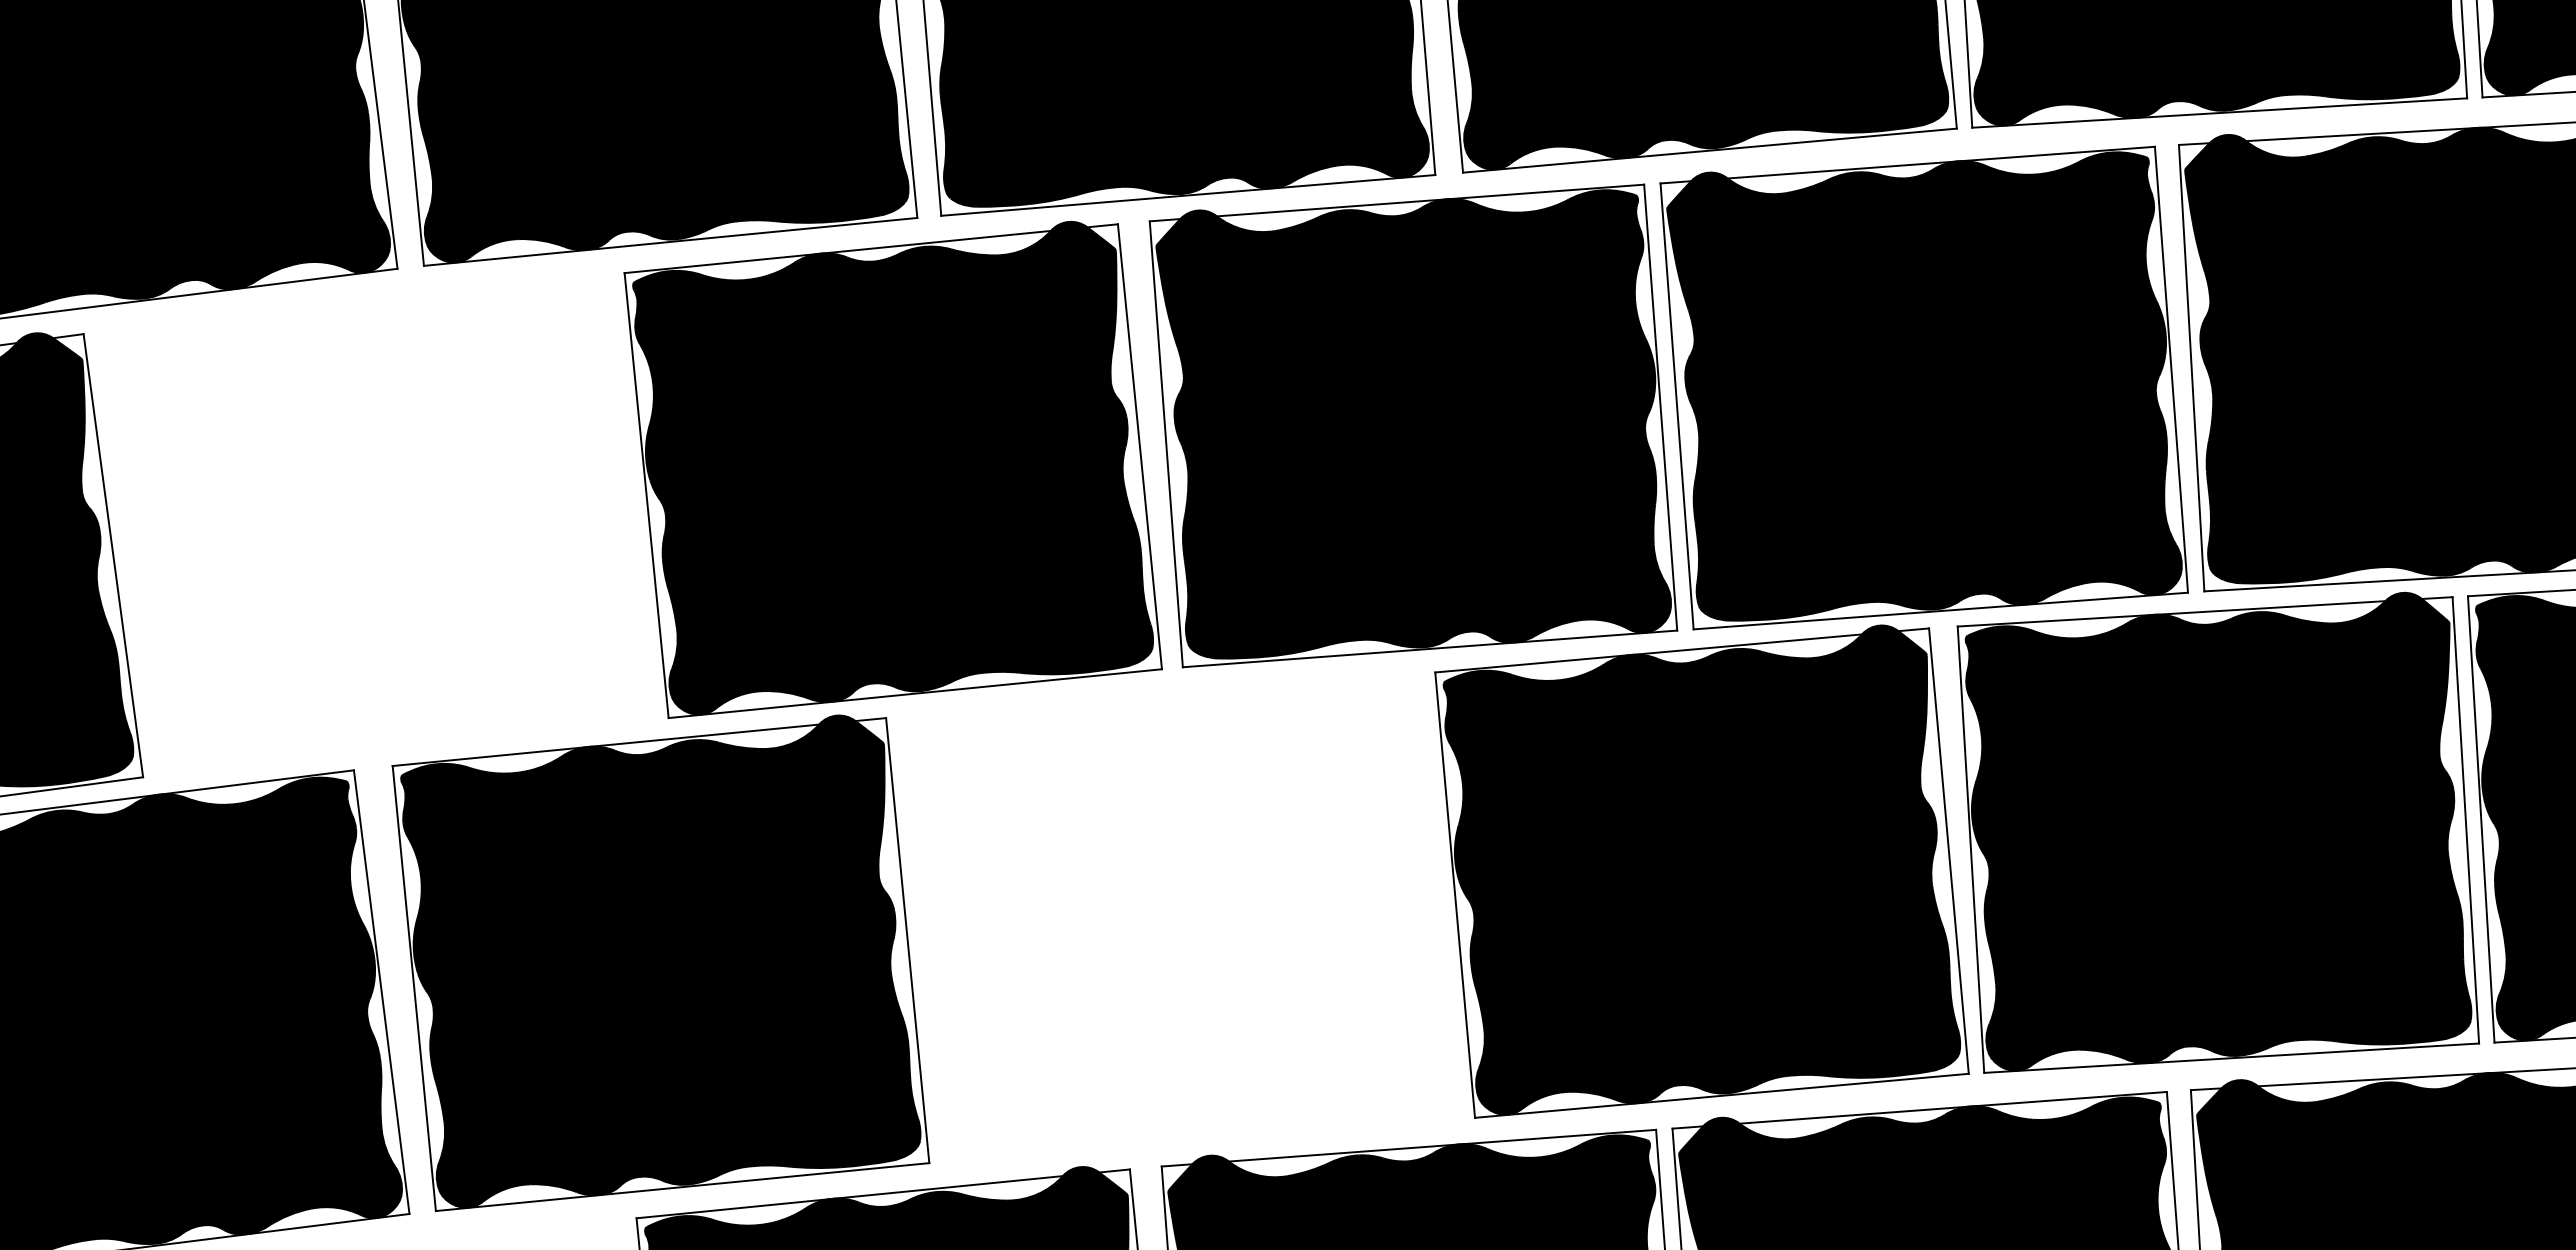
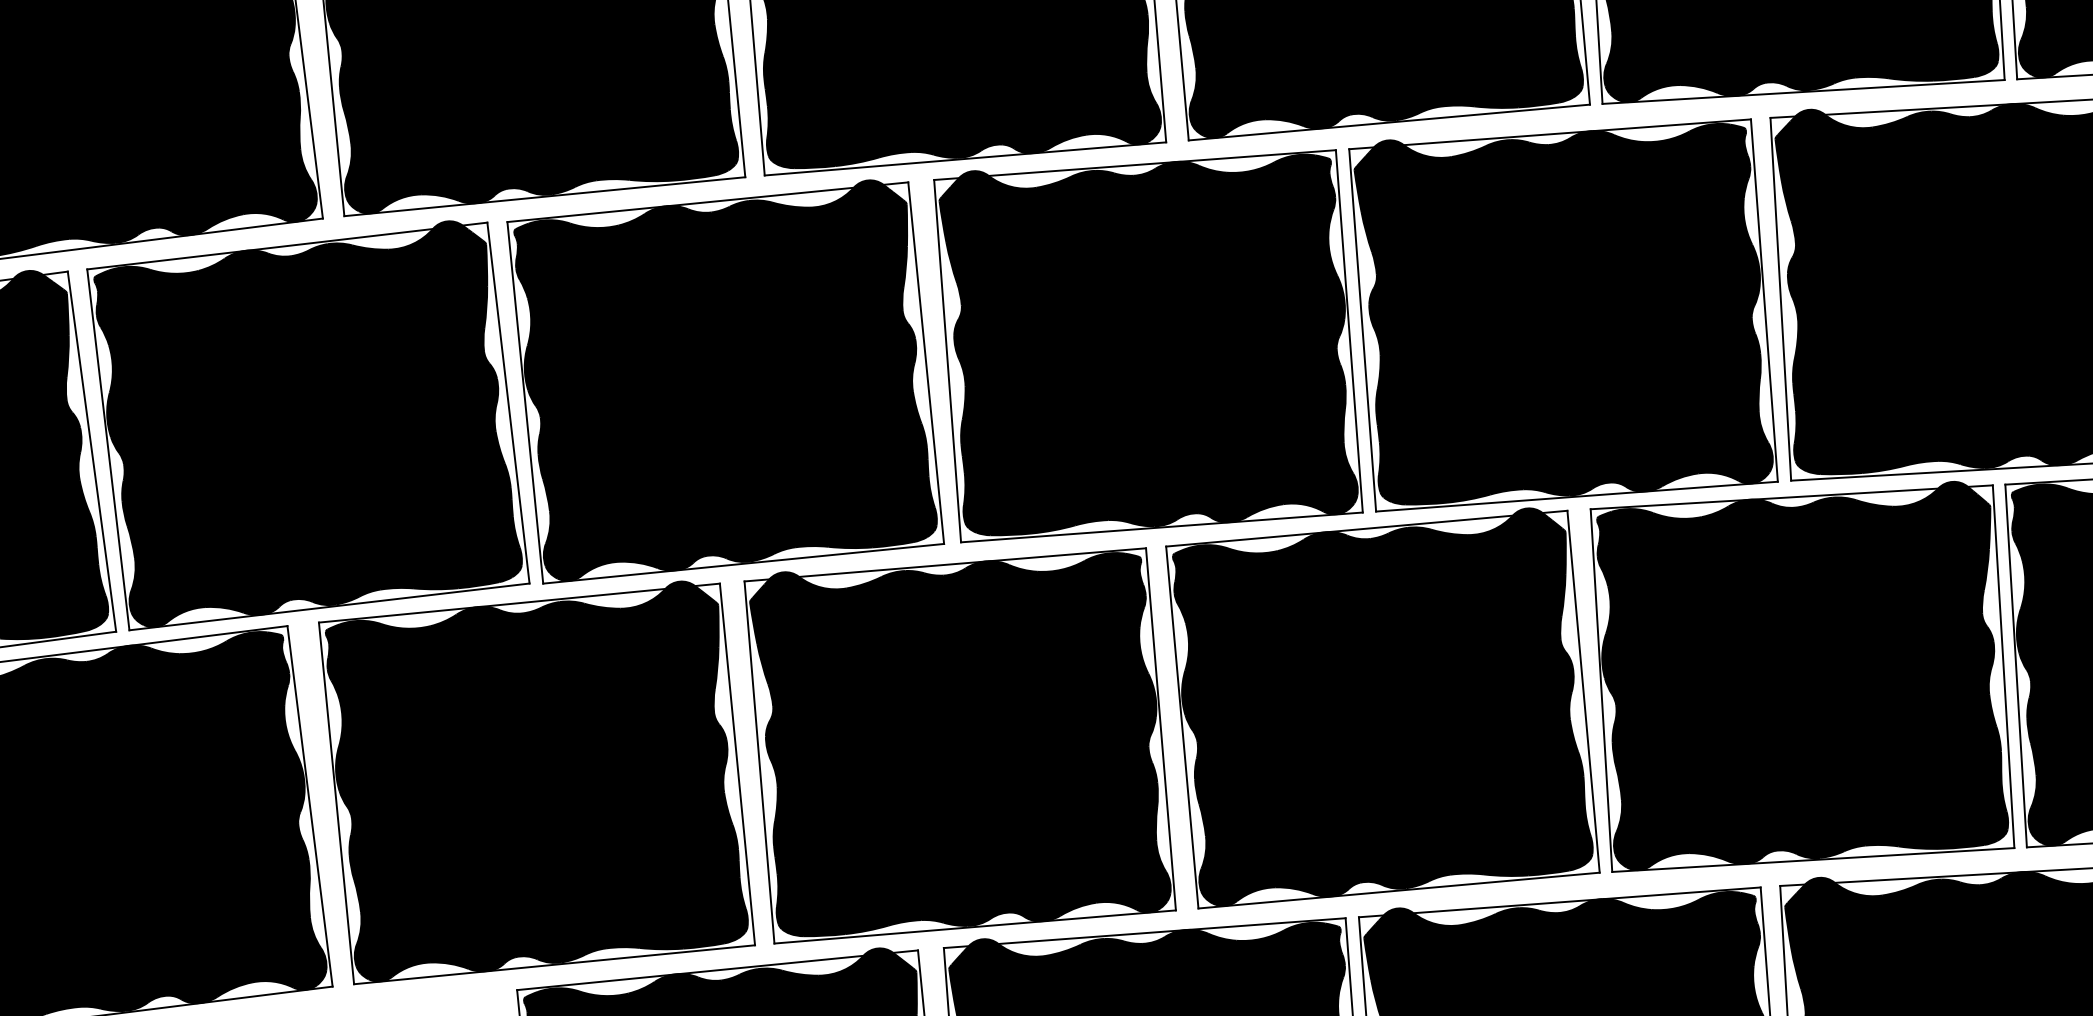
part: (379, 523) -> (308, 425), added
part: (1181, 917) -> (959, 745), added

